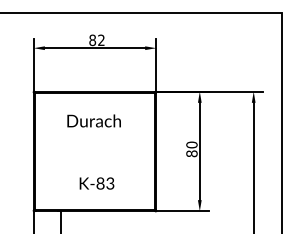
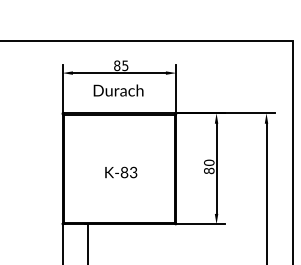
text: (101, 40) -> (125, 65), 82 -> 85
text: (94, 120) -> (118, 90), moved
text: (97, 183) -> (121, 172), moved

